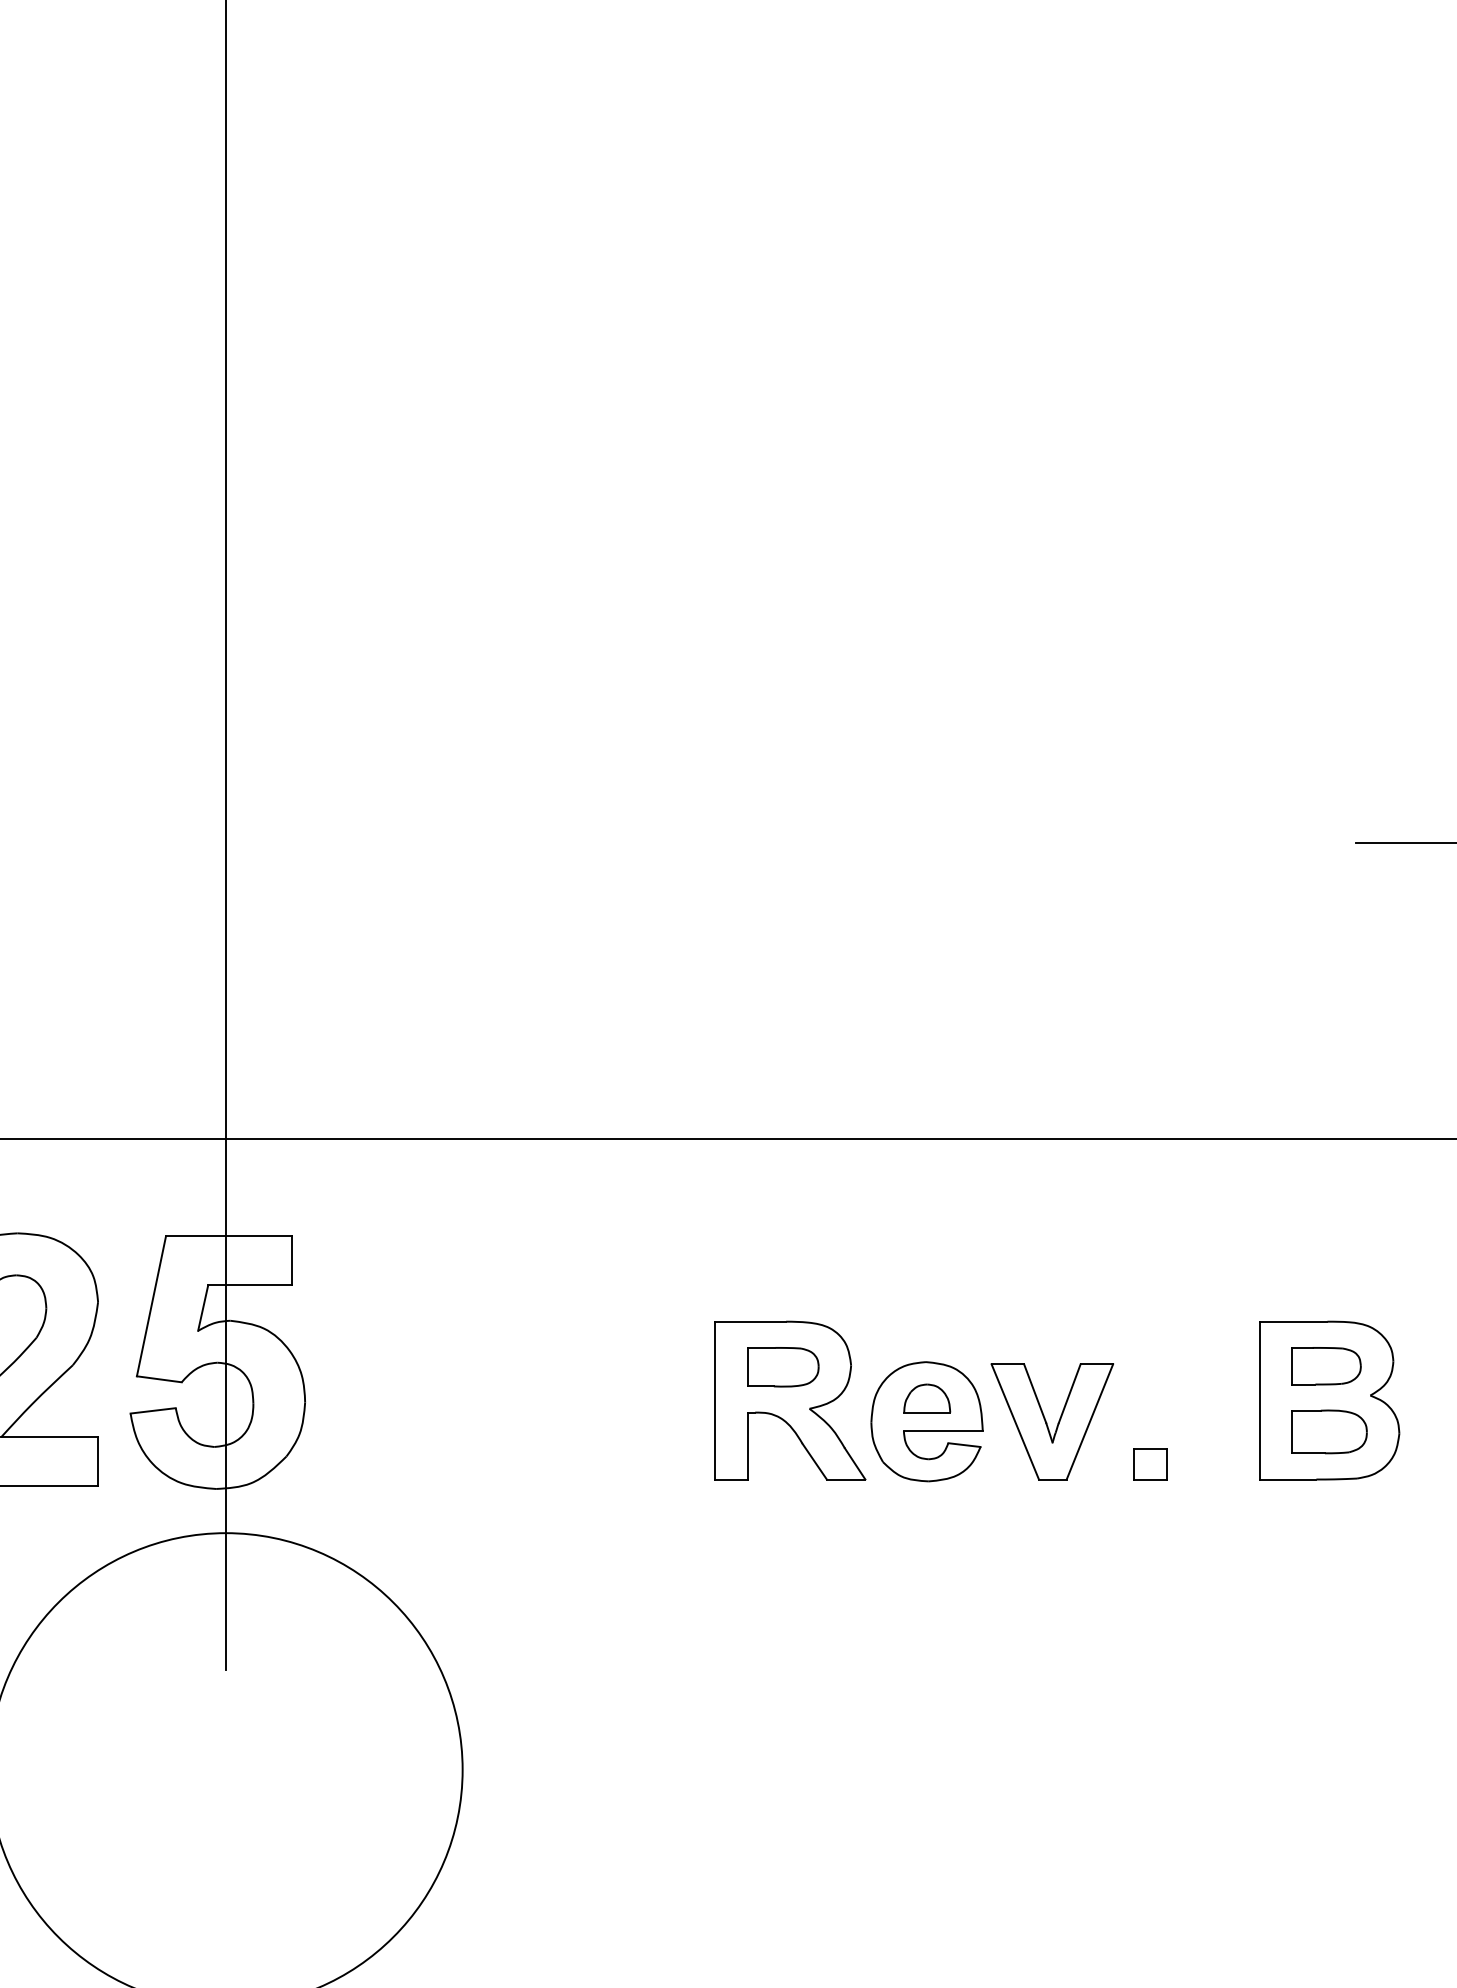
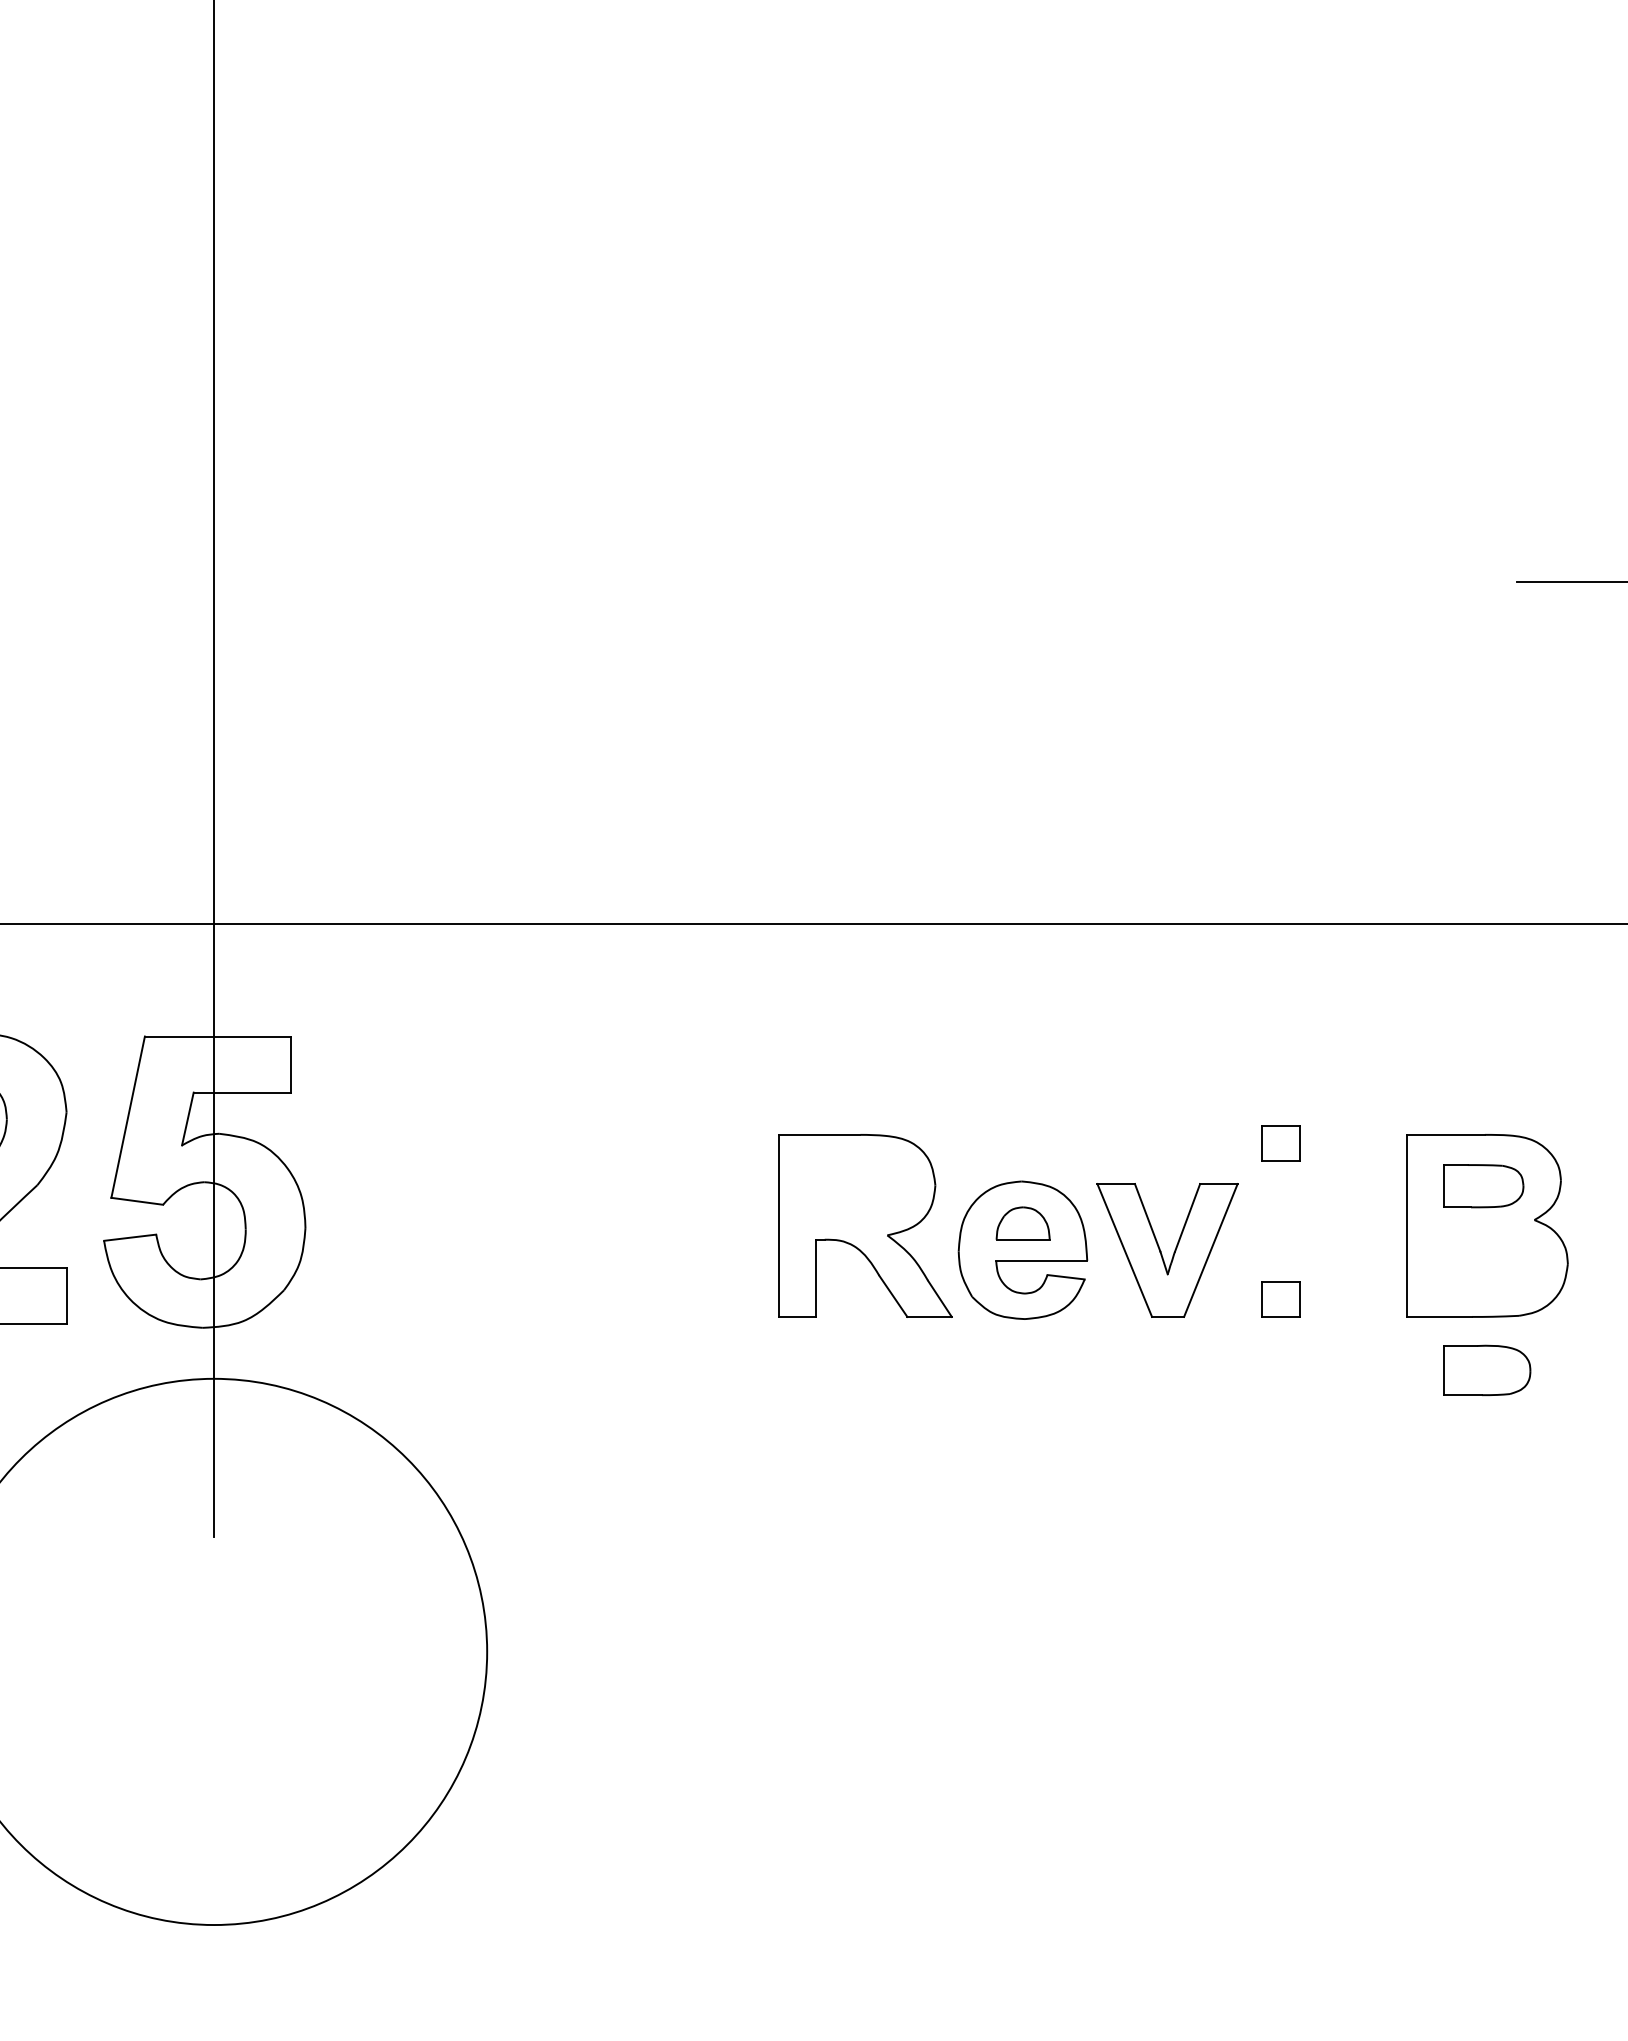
part: (1150, 1329) -> (1280, 1143), added
part: (783, 1367) -> (857, 1187), removed
part: (1329, 1431) -> (1487, 1369), moved

